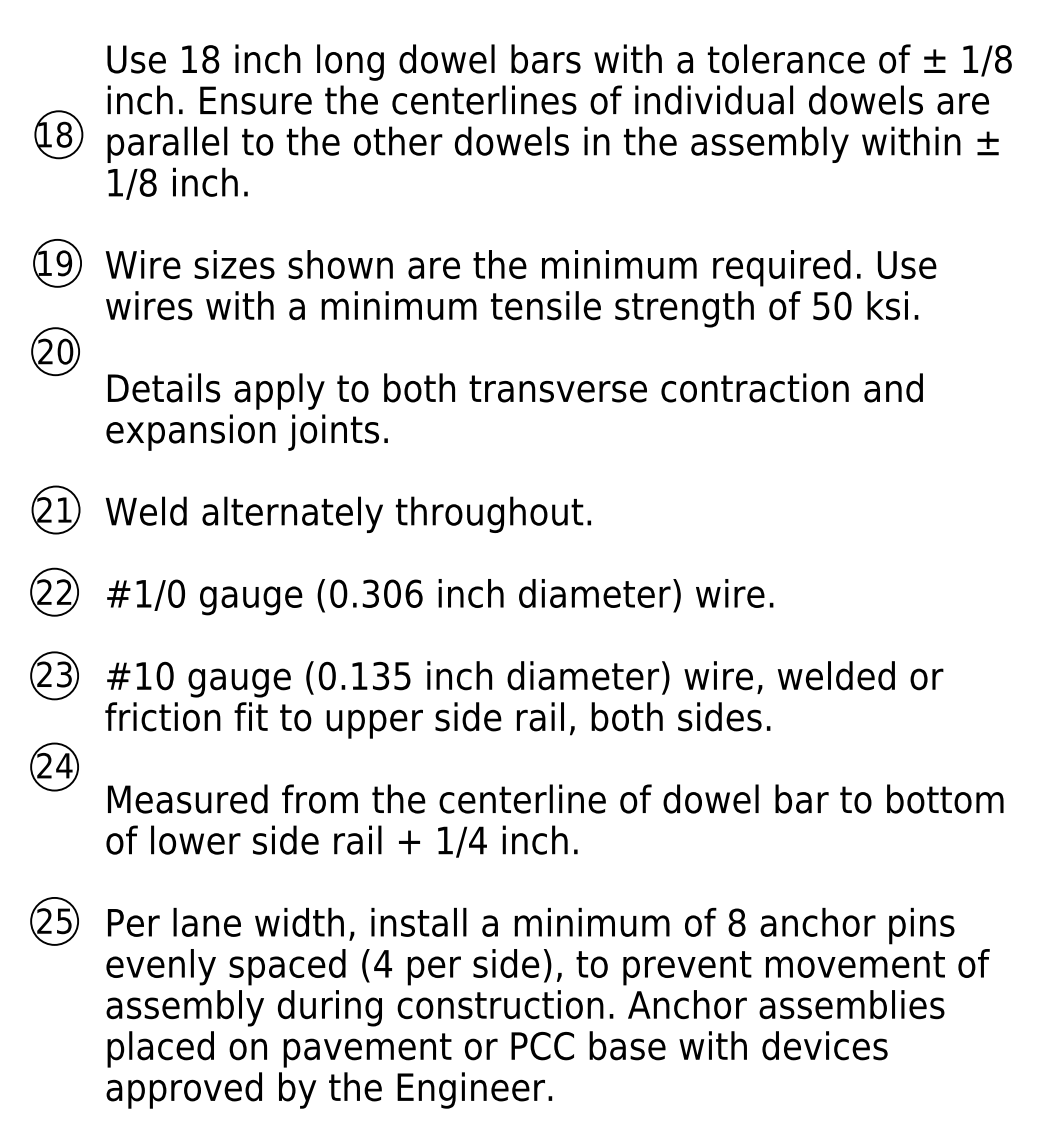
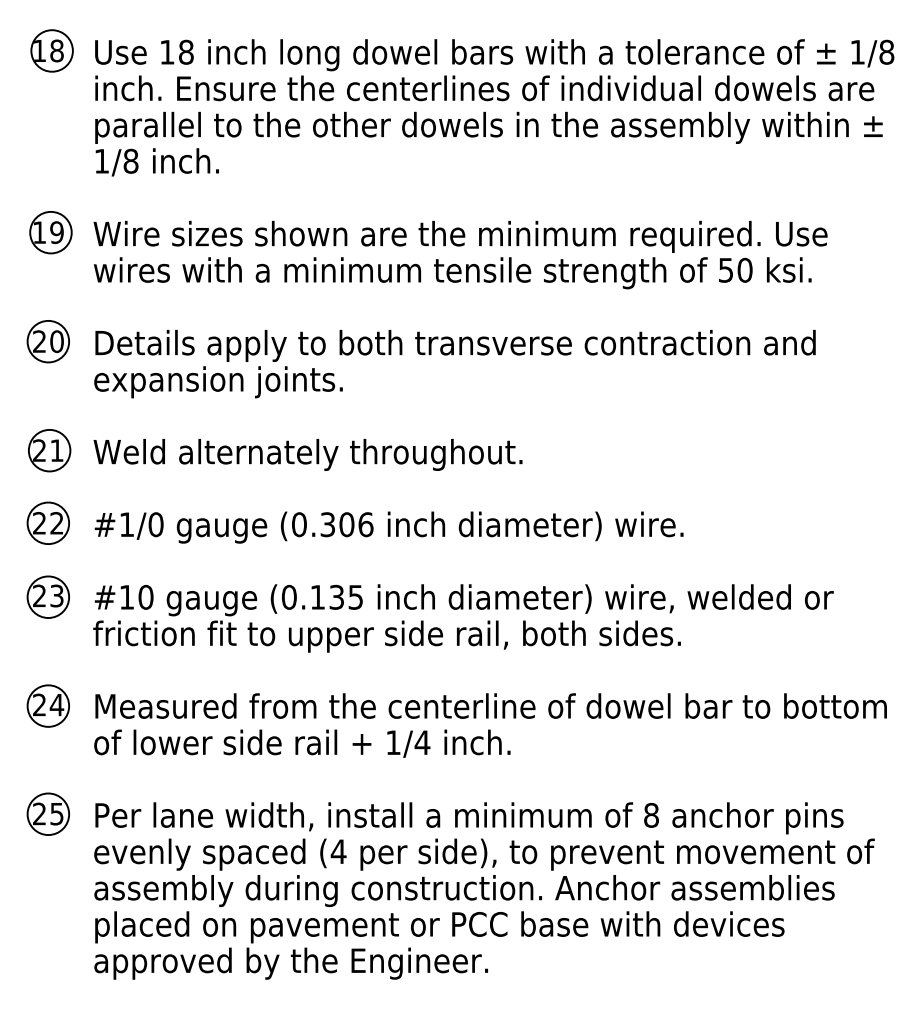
part: (58, 134) -> (51, 50), moved
part: (55, 351) -> (48, 341), moved
part: (54, 766) -> (48, 705), moved

